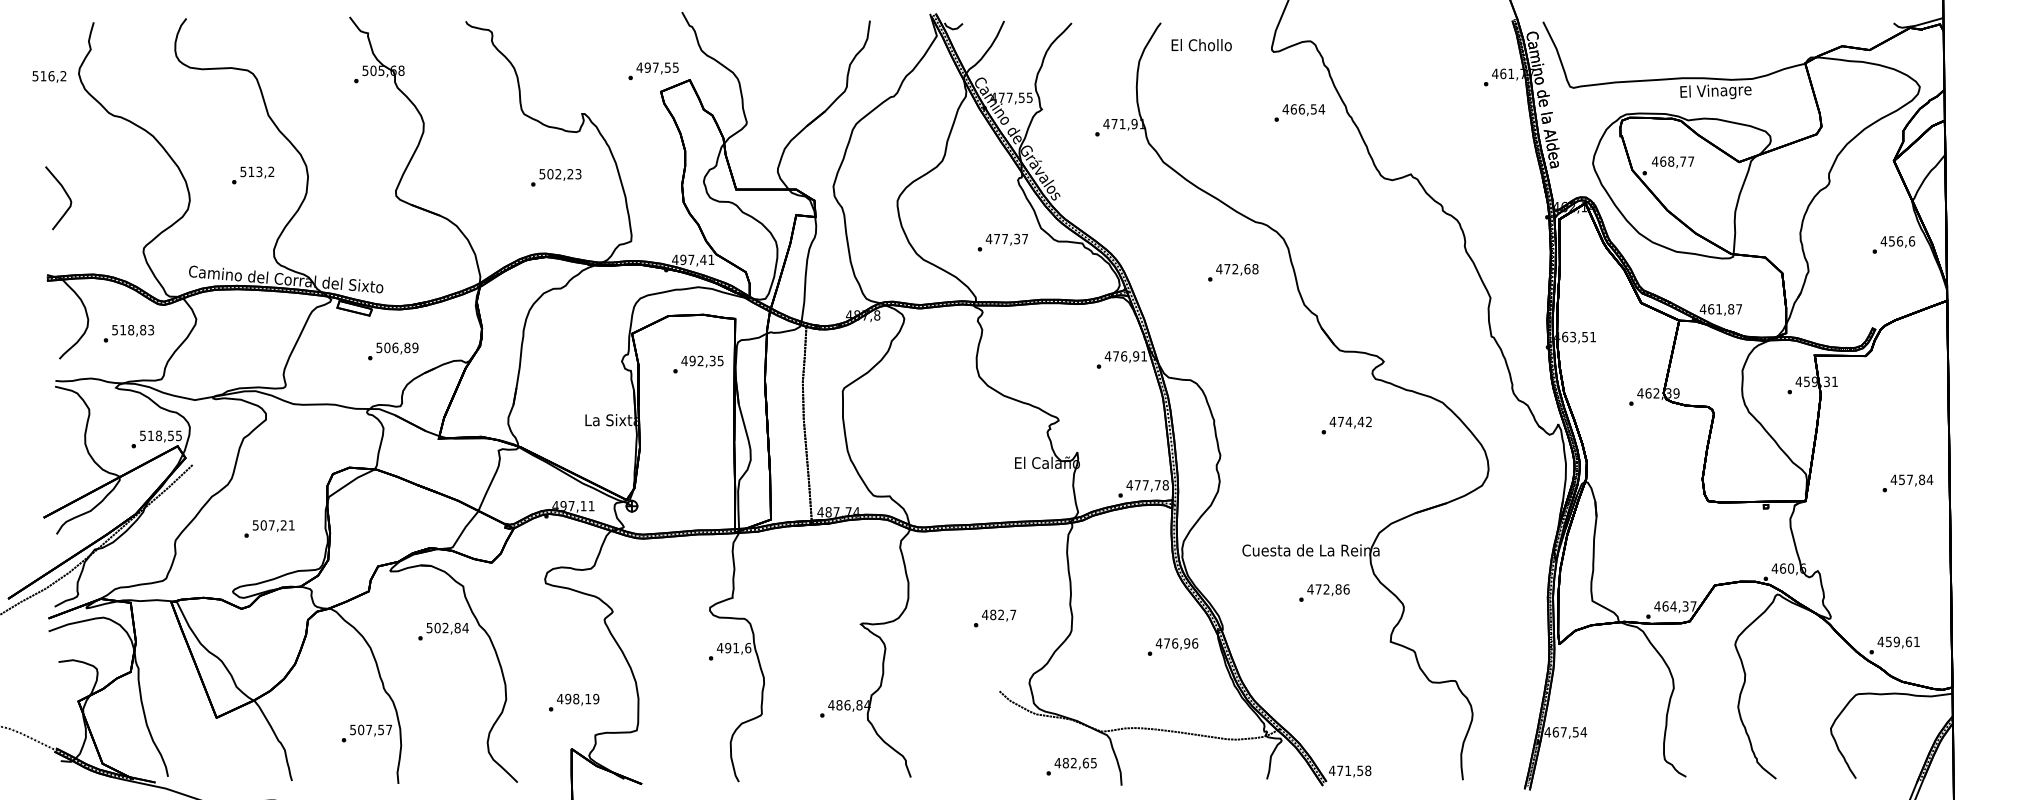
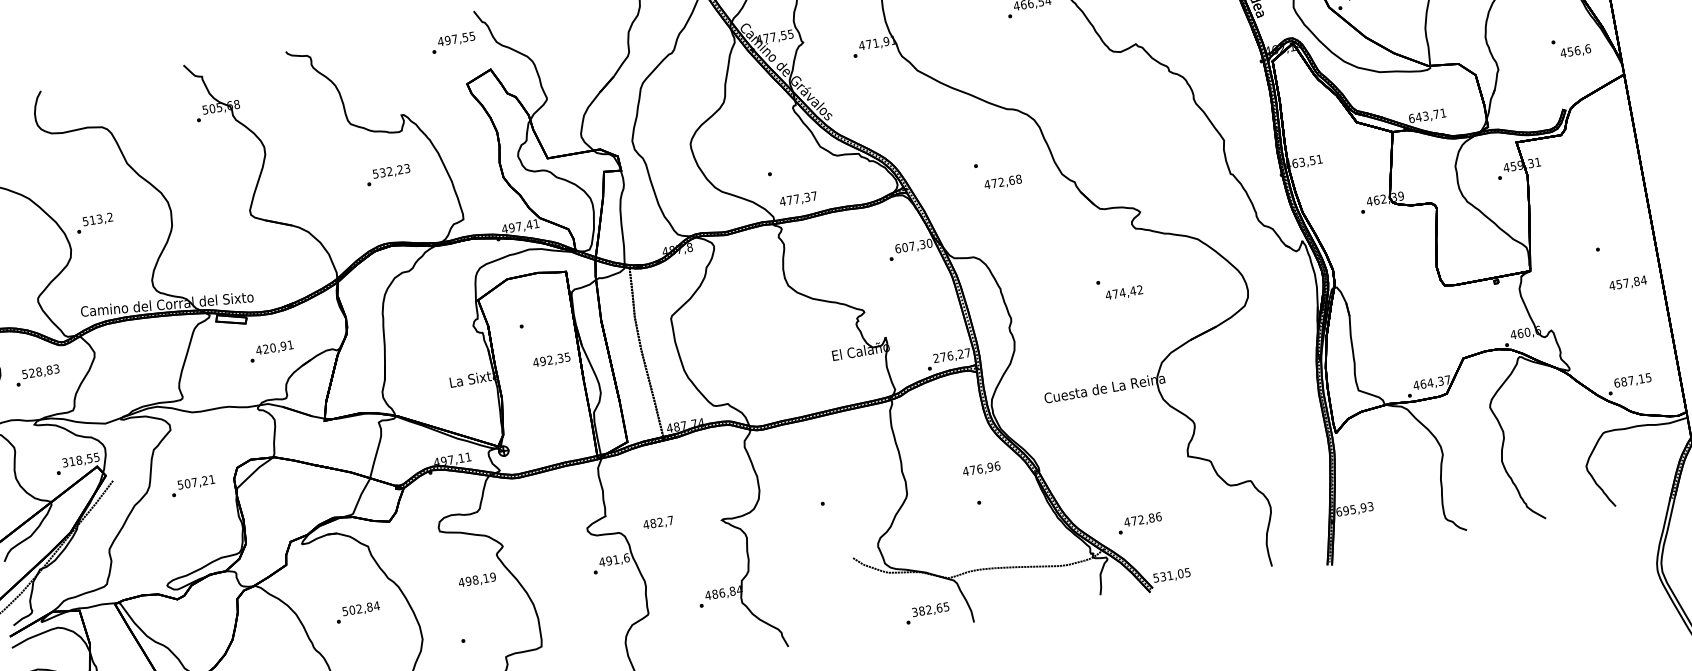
text: (653, 71) -> (453, 42), moved
text: (550, 174) -> (382, 173), 502,23 -> 532,23
text: (253, 175) -> (95, 223), moved
text: (1006, 239) -> (798, 199), moved
text: (1897, 241) -> (1575, 51), moved
text: (1237, 269) -> (1003, 182), moved
text: (1720, 309) -> (1427, 116), 461,87 -> 643,71
text: (122, 329) -> (31, 372), 518,83 -> 528,83
text: (397, 347) -> (274, 347), 506,89 -> 420,91
text: (1125, 356) -> (913, 246), 476,91 -> 607,30
text: (702, 361) -> (551, 360), moved
text: (1350, 422) -> (1124, 293), moved
text: (142, 434) -> (64, 461), 518,55 -> 318,55
text: (1911, 480) -> (1627, 283), moved
text: (1147, 485) -> (951, 355), 477,78 -> 276,27
text: (269, 528) -> (193, 485), moved
text: (1324, 592) -> (1139, 522), moved
text: (999, 615) -> (658, 523), moved
text: (443, 631) -> (357, 612), moved
text: (1898, 641) -> (1632, 380), 459,61 -> 687,15
text: (1176, 644) -> (981, 469), moved
text: (578, 699) -> (477, 580), moved
text: (1565, 732) -> (1354, 509), 467,54 -> 695,93
text: (1057, 762) -> (914, 611), 482,65 -> 382,65
text: (1349, 770) -> (1171, 575), 471,58 -> 531,05

